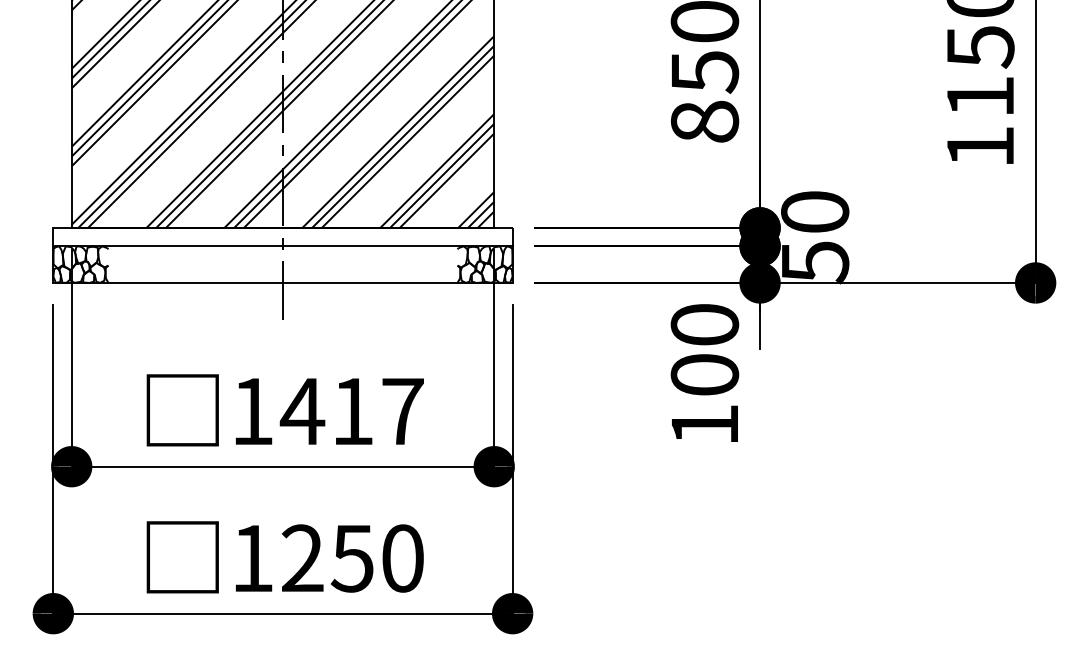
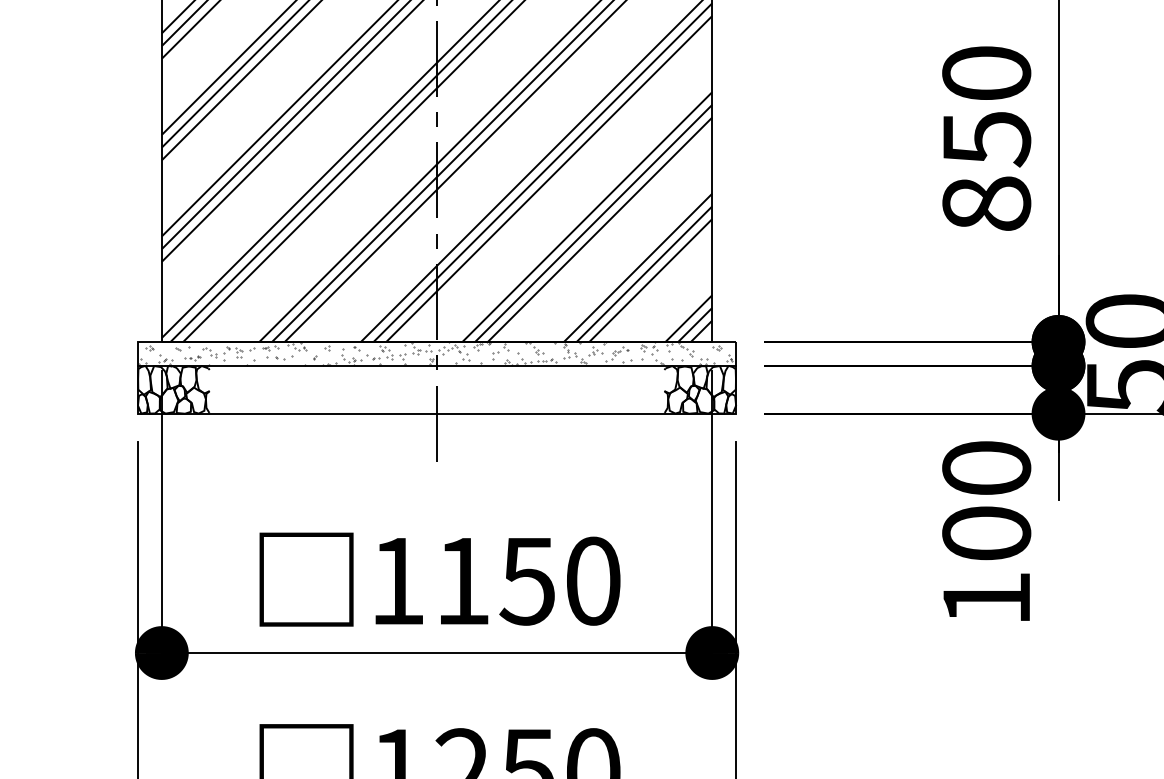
hatch: (281, 236) -> (435, 353), added
text: (351, 411) -> (526, 581), 1417 -> 1150

